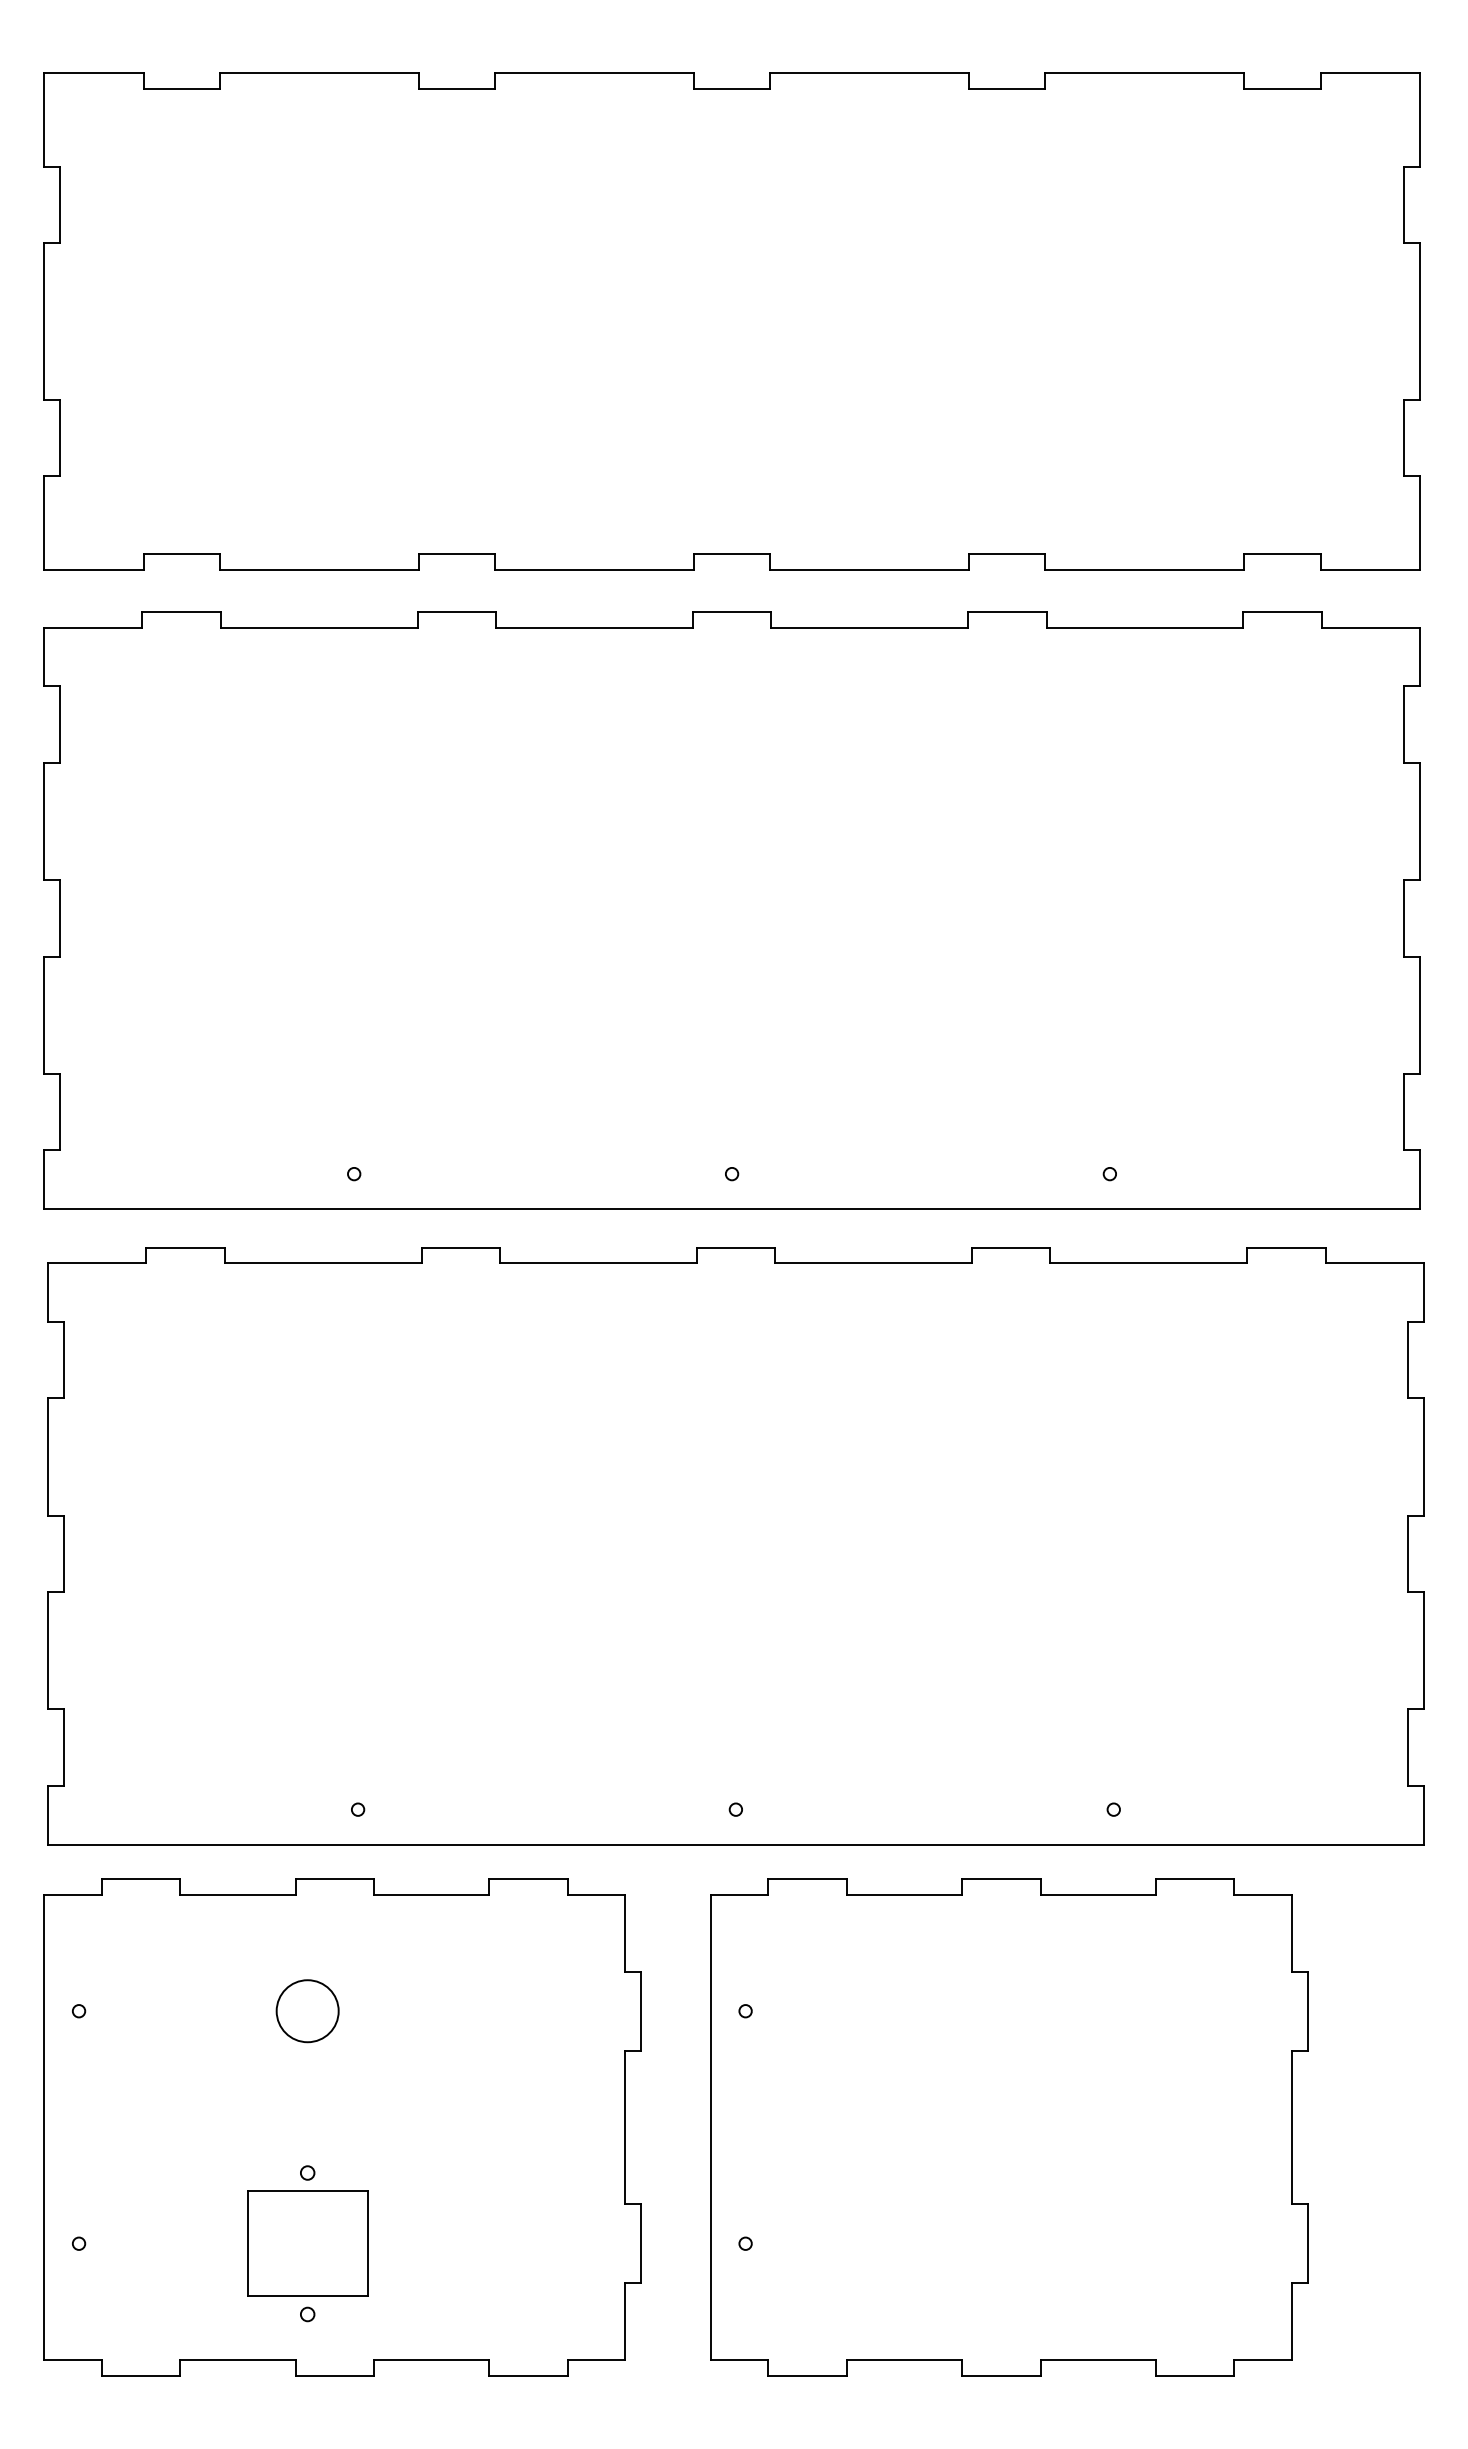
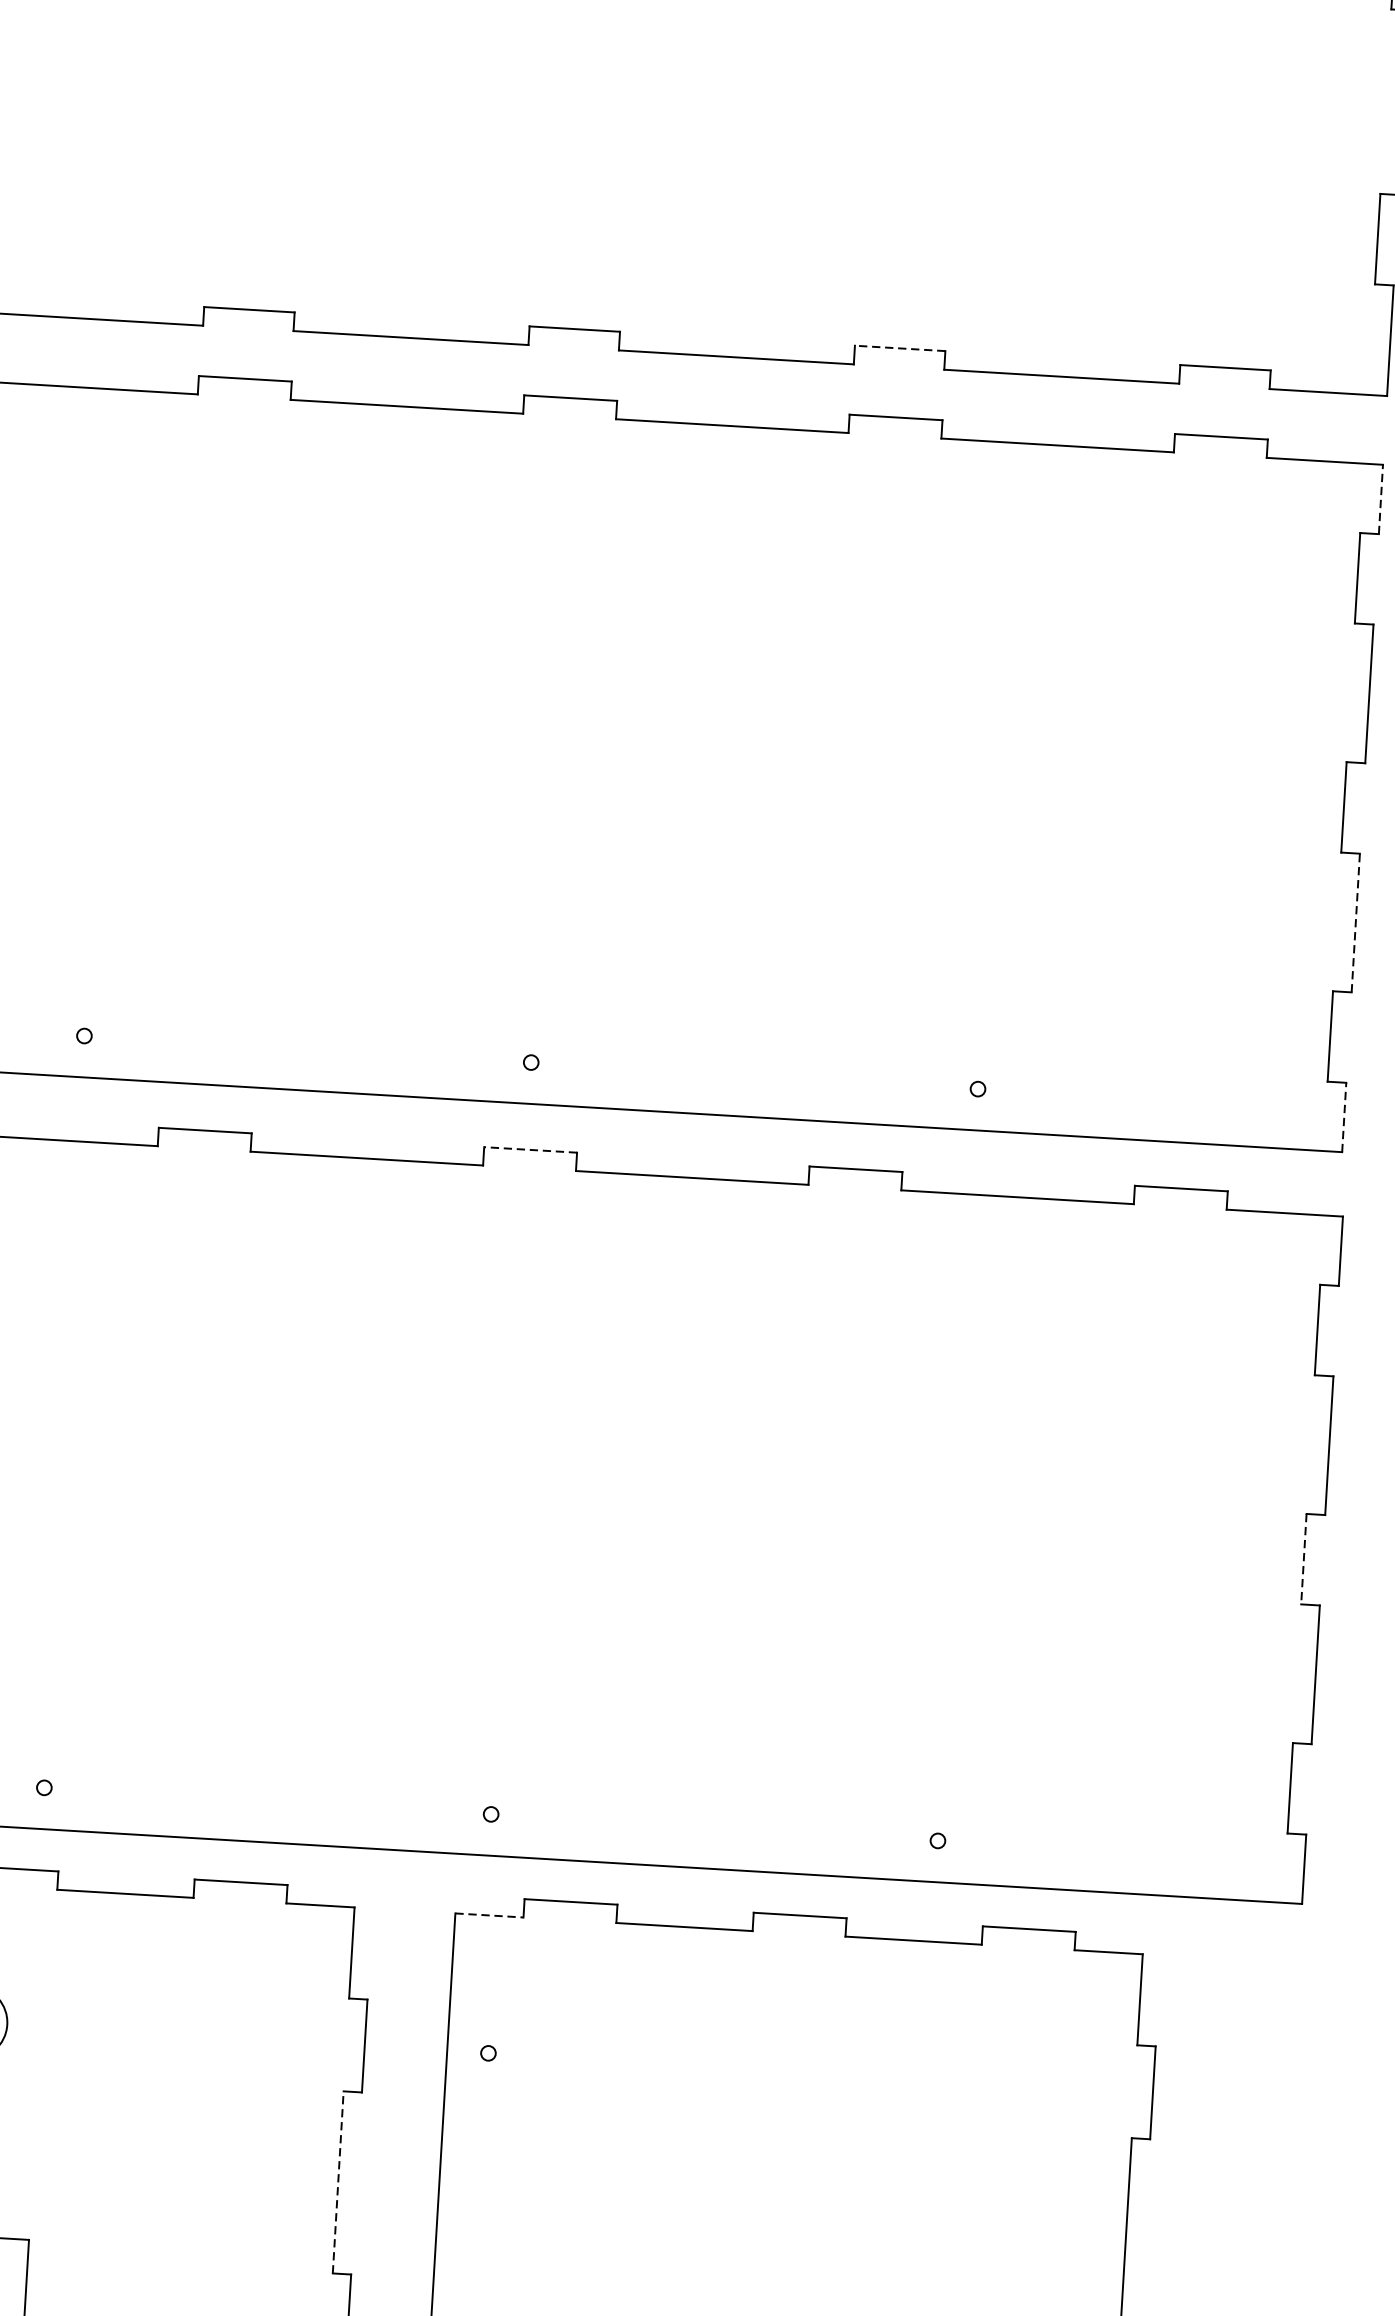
line: (1006, 553) -> (899, 348), solid -> dashed
line: (1419, 656) -> (1380, 498), solid -> dashed
line: (1419, 1015) -> (1355, 923), solid -> dashed
line: (1419, 1179) -> (1343, 1117), solid -> dashed
line: (735, 1247) -> (530, 1149), solid -> dashed
line: (1408, 1554) -> (1304, 1559), solid -> dashed
line: (739, 1894) -> (489, 1914), solid -> dashed
line: (625, 2127) -> (338, 2182), solid -> dashed

